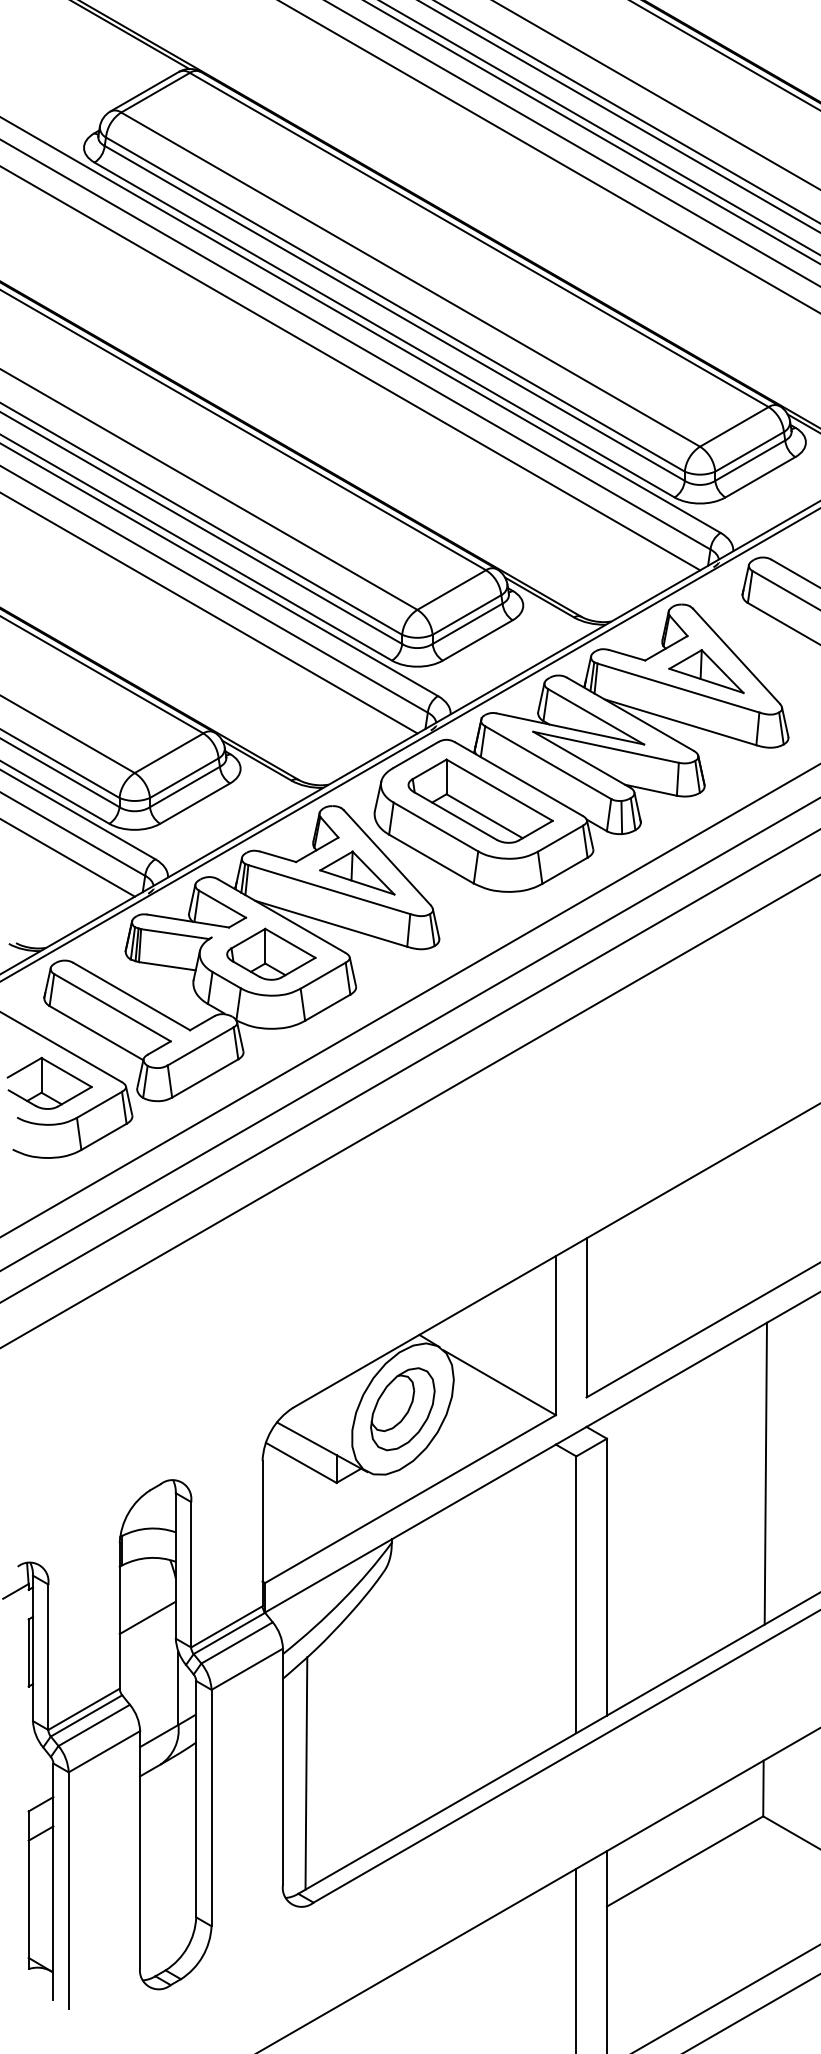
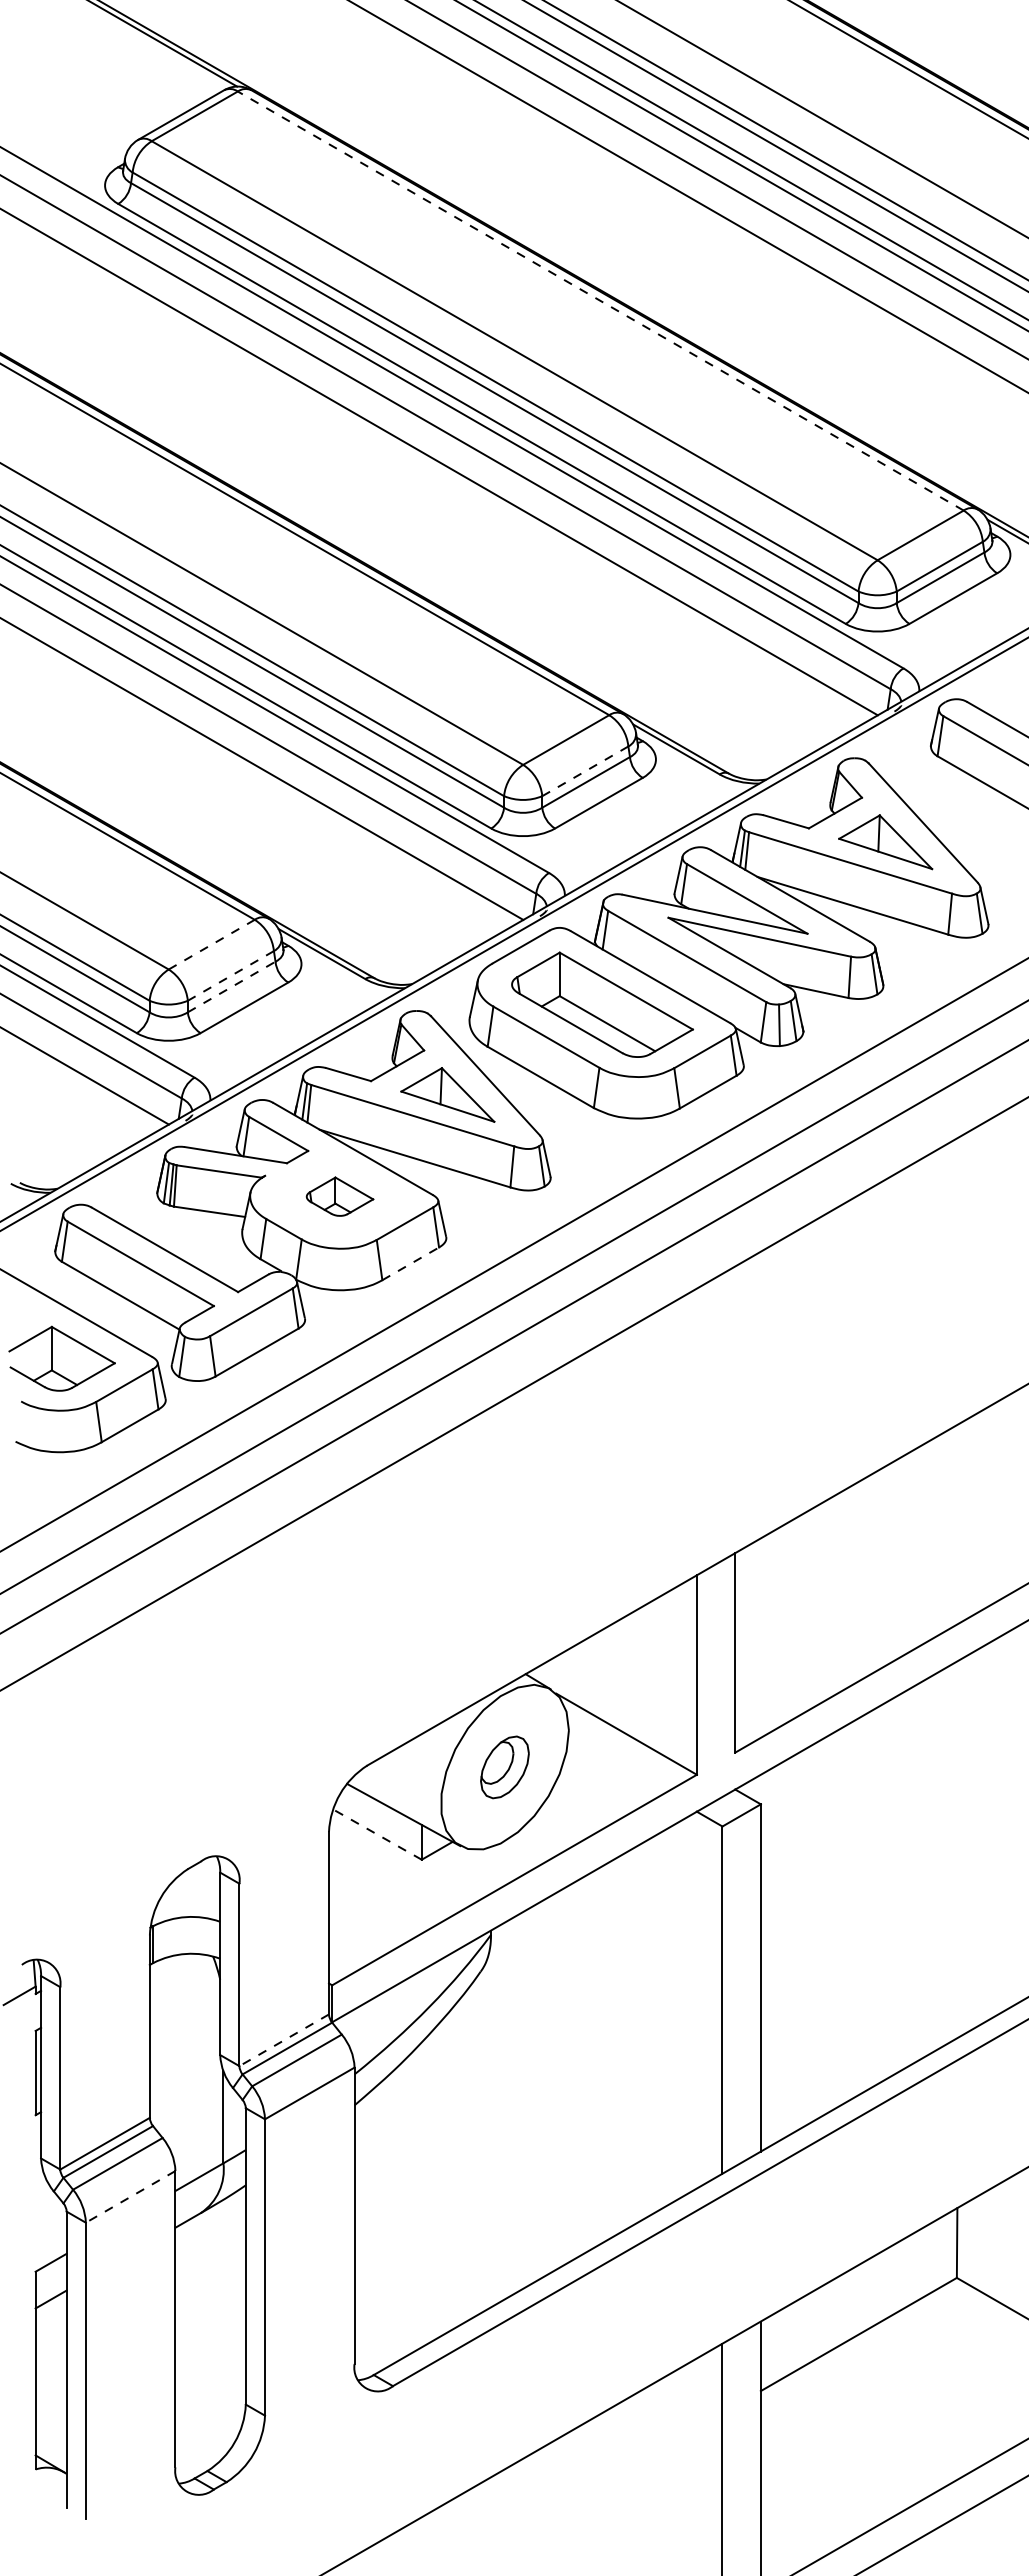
line: (479, 239) -> (600, 300), solid -> dashed
line: (467, 615) -> (585, 771), solid -> dashed
line: (168, 753) -> (211, 944), solid -> dashed
line: (184, 777) -> (230, 975), solid -> dashed
line: (184, 787) -> (231, 987), solid -> dashed
part: (270, 954) -> (339, 1196), size x0.6
line: (327, 1007) -> (410, 1263), solid -> dashed
part: (402, 1409) -> (504, 1767), size x0.6
line: (301, 1462) -> (377, 1834), solid -> dashed
line: (765, 1473) -> (959, 1847), removed
line: (147, 1617) -> (184, 2028), removed
line: (227, 1627) -> (284, 2040), solid -> dashed
line: (104, 1751) -> (130, 2196), solid -> dashed
line: (306, 1772) -> (383, 2223), removed

